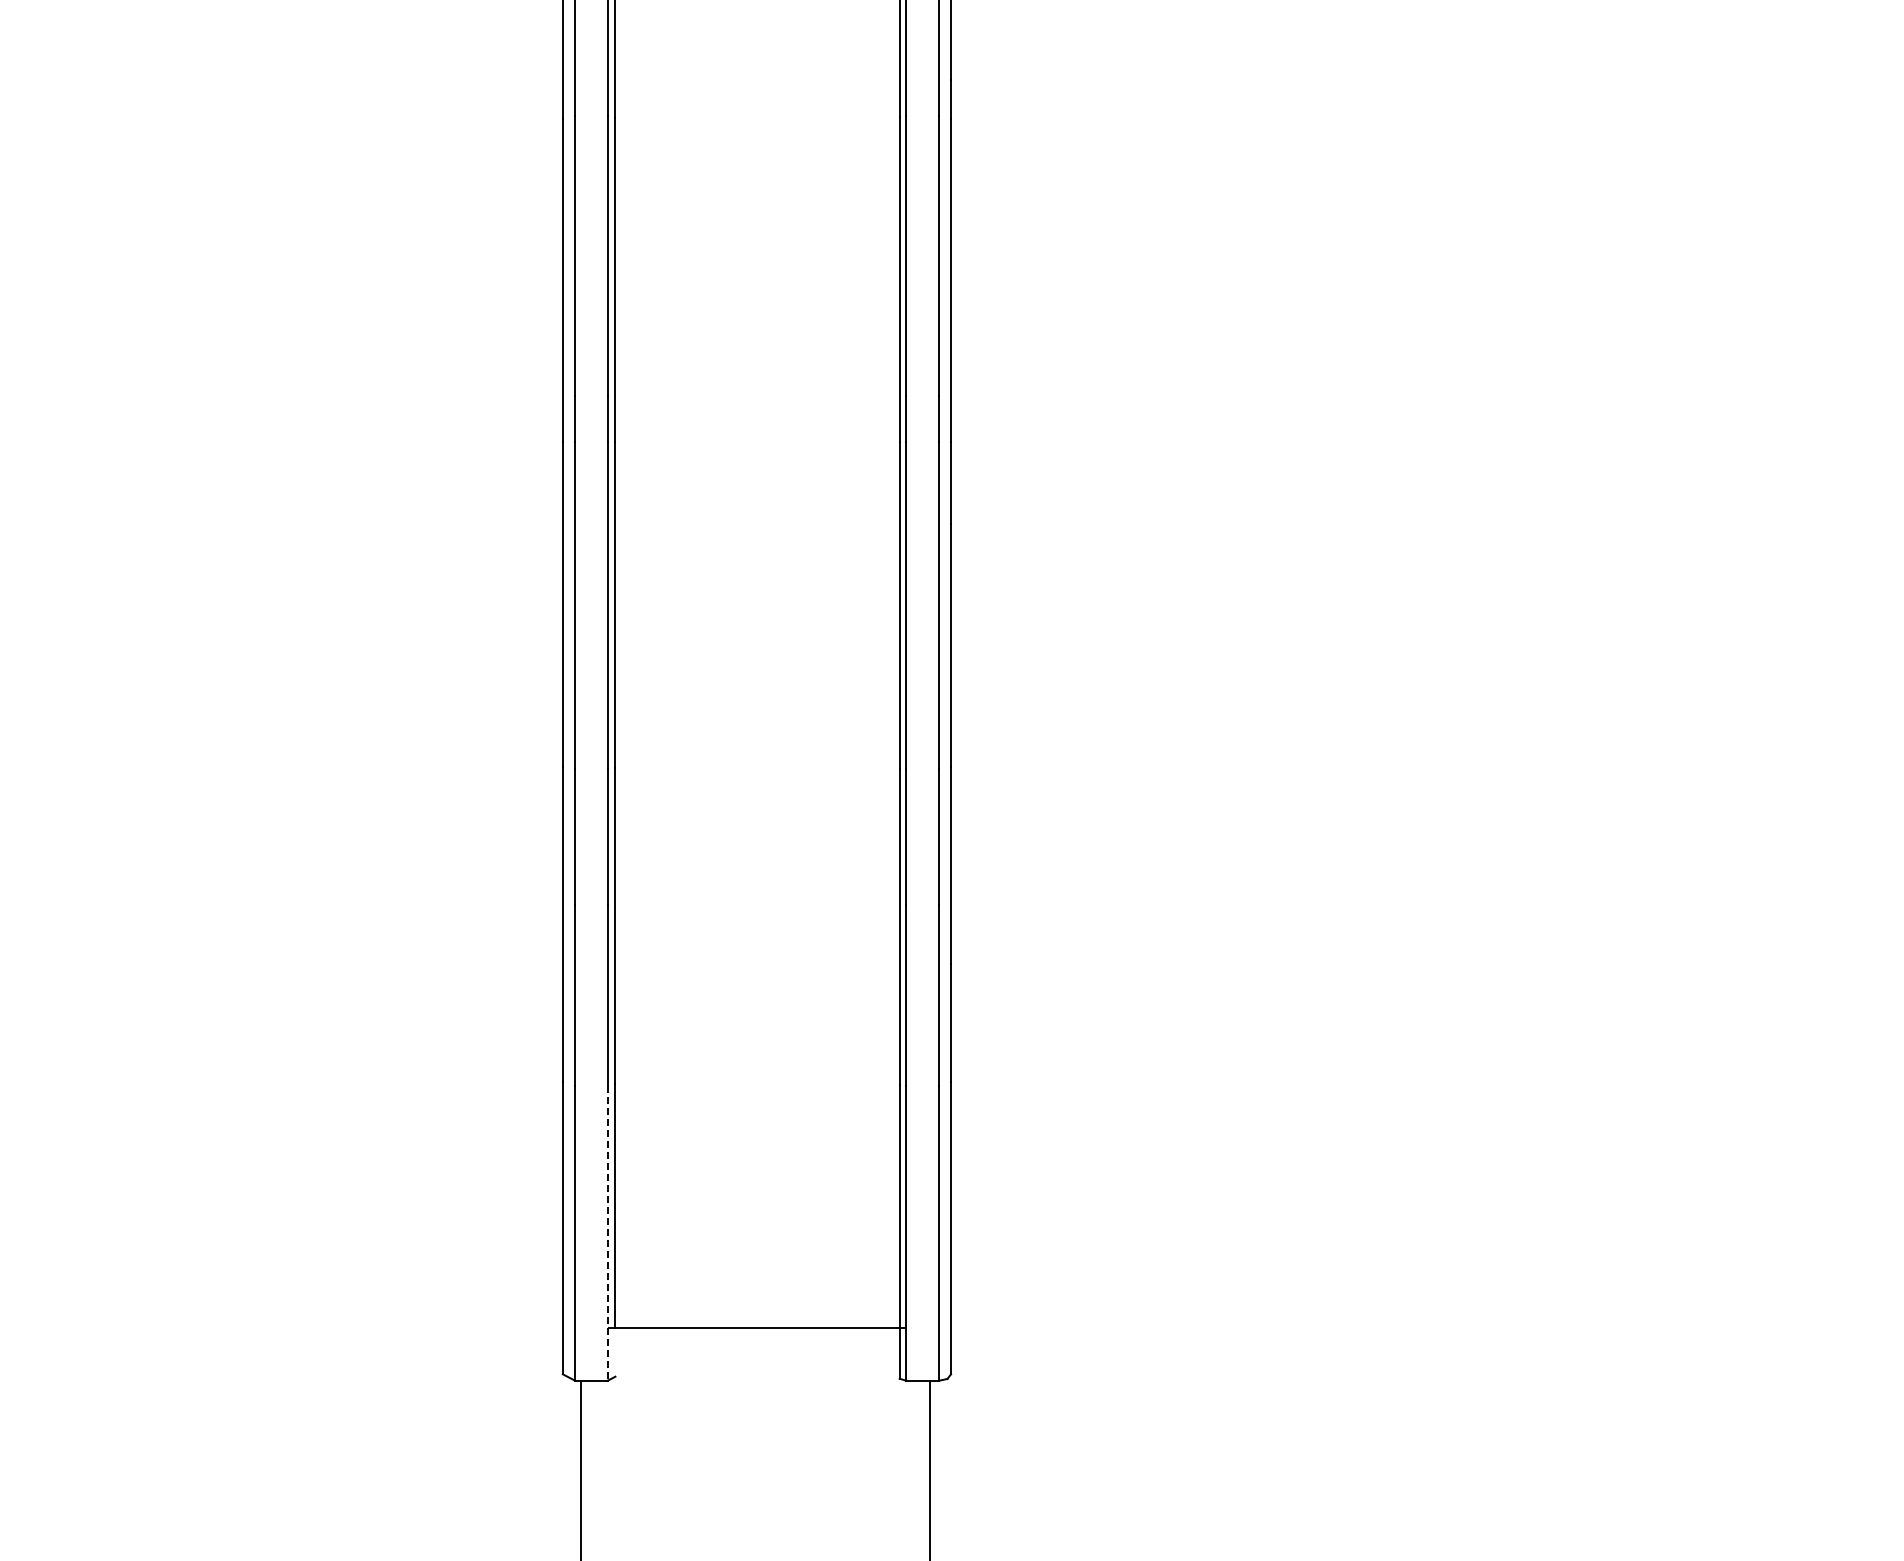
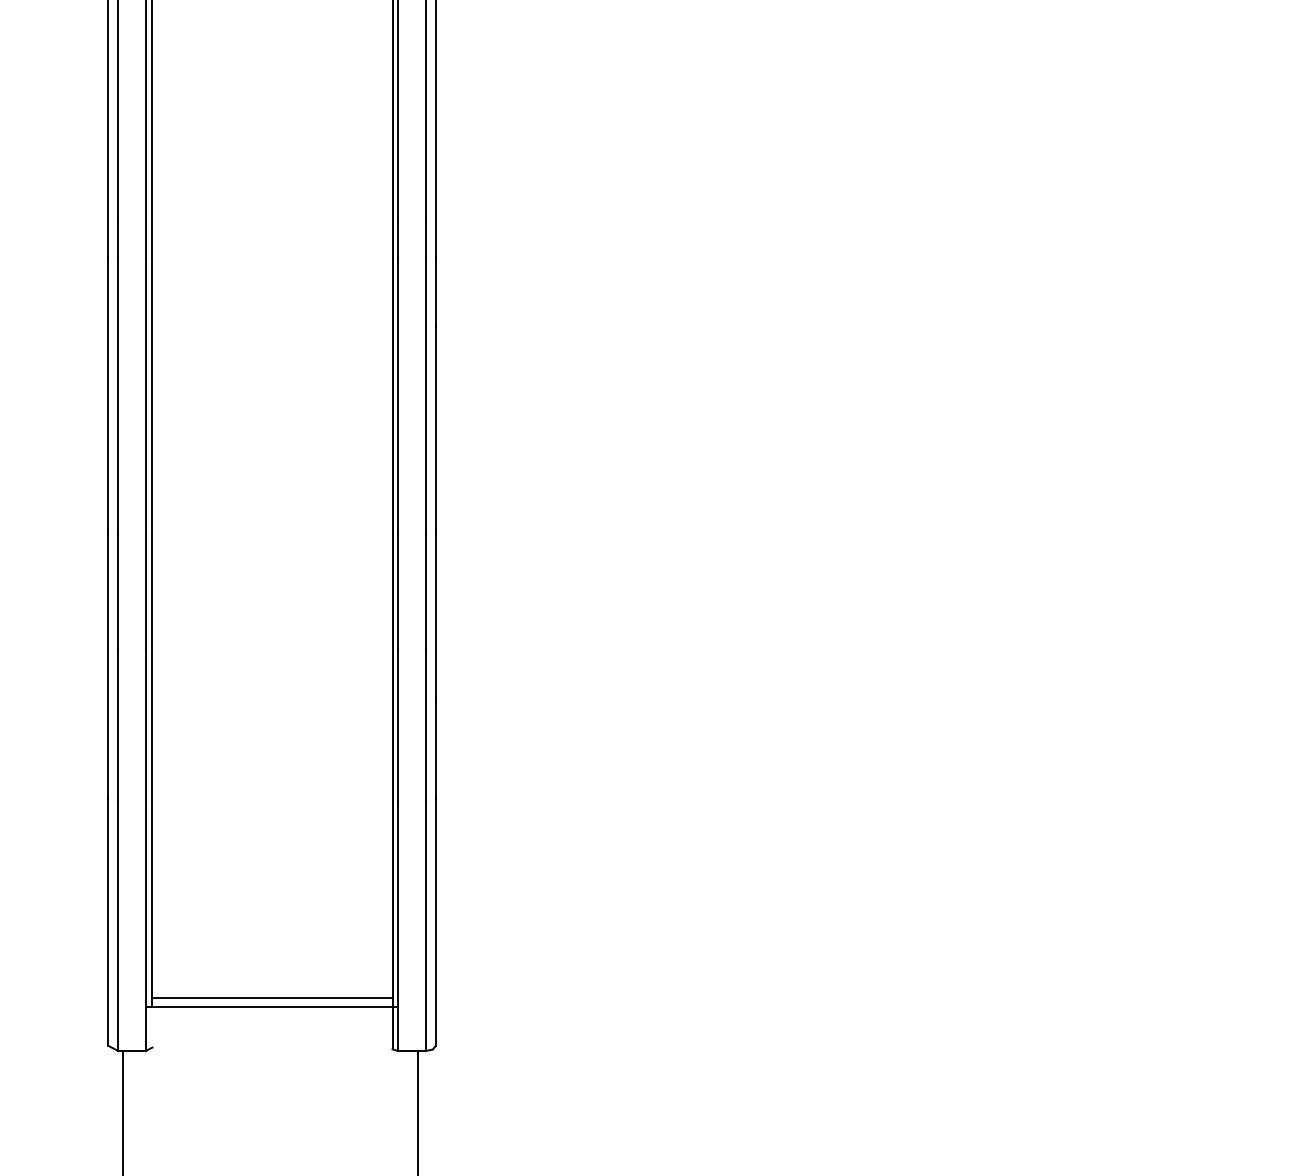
line: (607, 1234) -> (145, 927), dashed -> solid
line: (757, 1317) -> (272, 997), added

